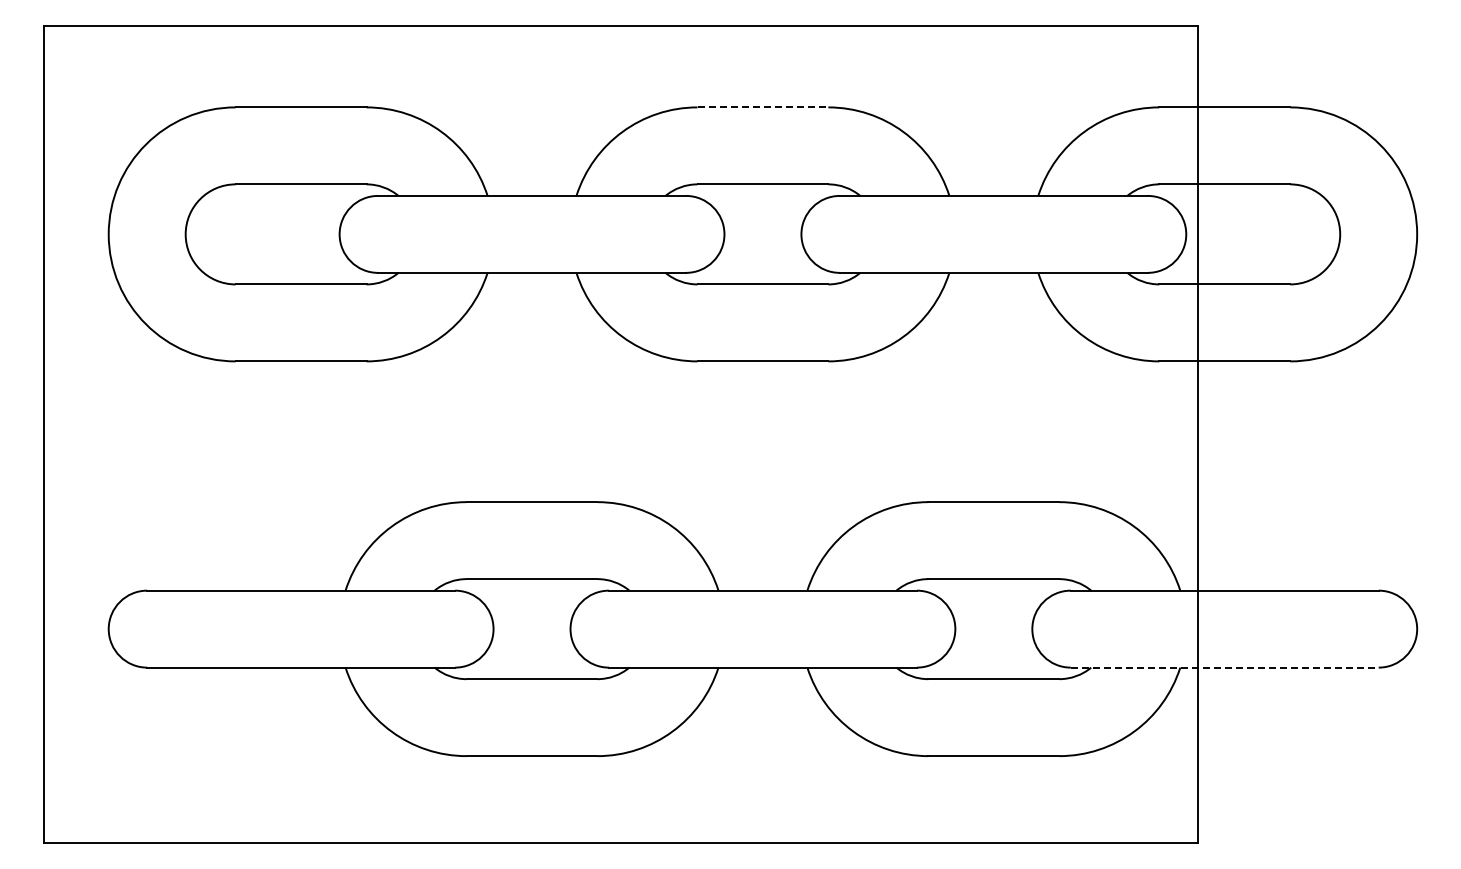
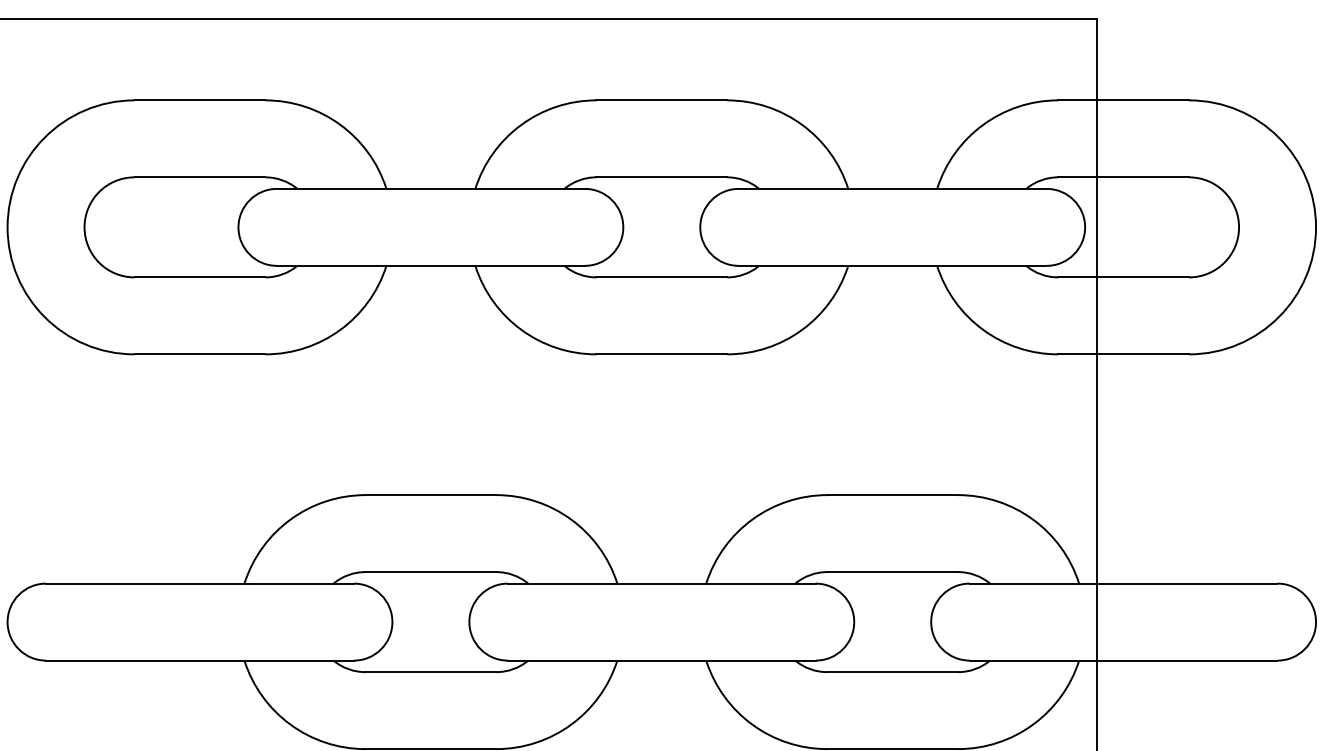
line: (763, 107) -> (662, 100), dashed -> solid
line: (1224, 667) -> (1123, 660), dashed -> solid

